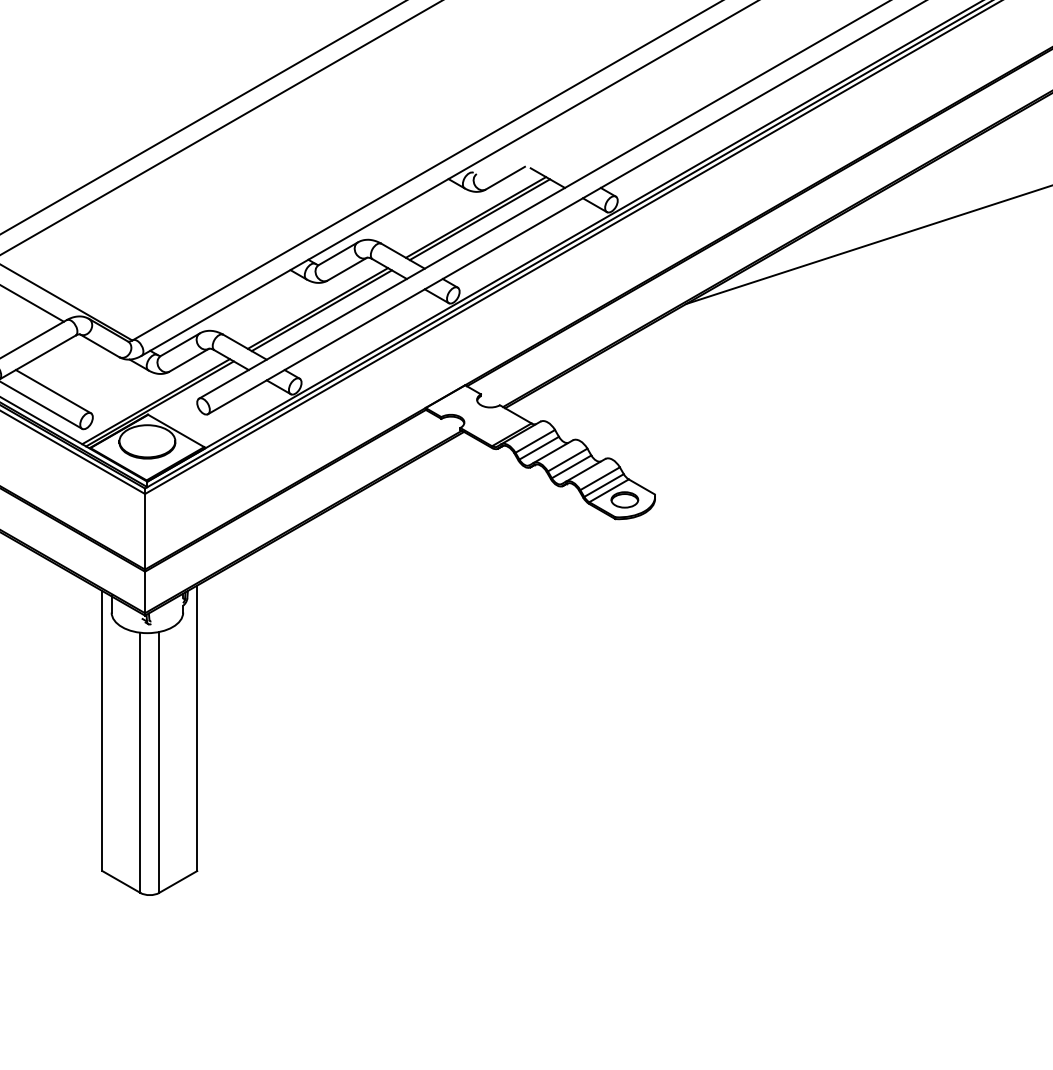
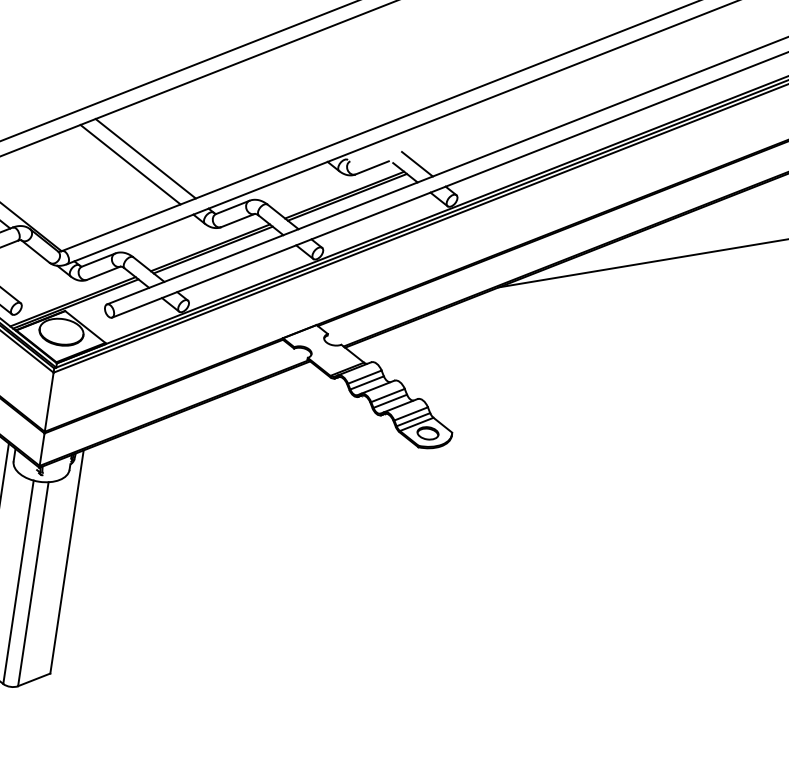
line: (560, 164) -> (416, 163), added
line: (220, 208) -> (145, 158), added
line: (202, 219) -> (130, 164), added

